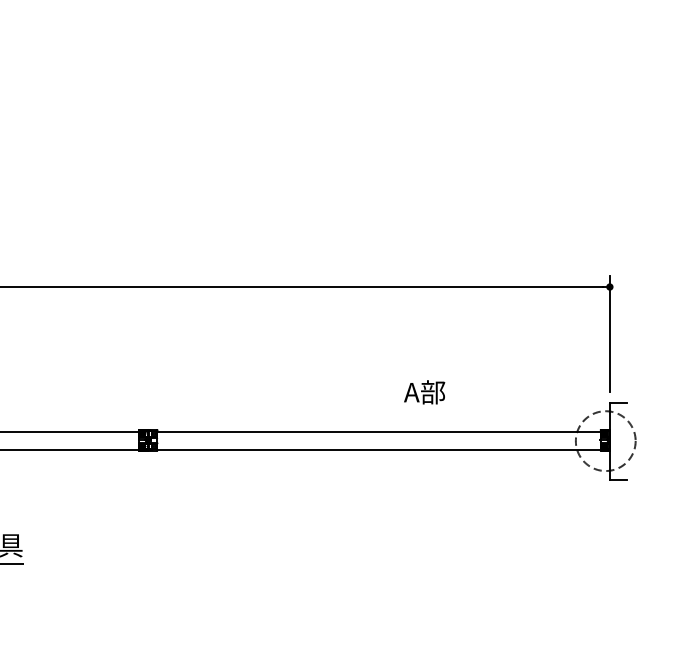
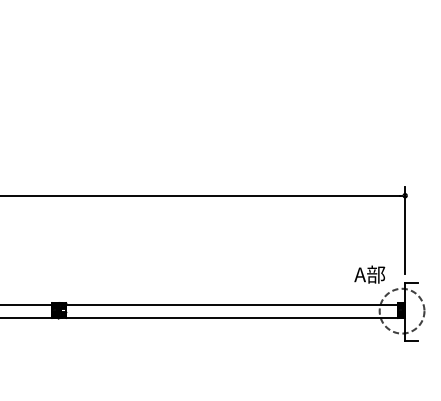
text: (424, 392) -> (369, 274), moved

